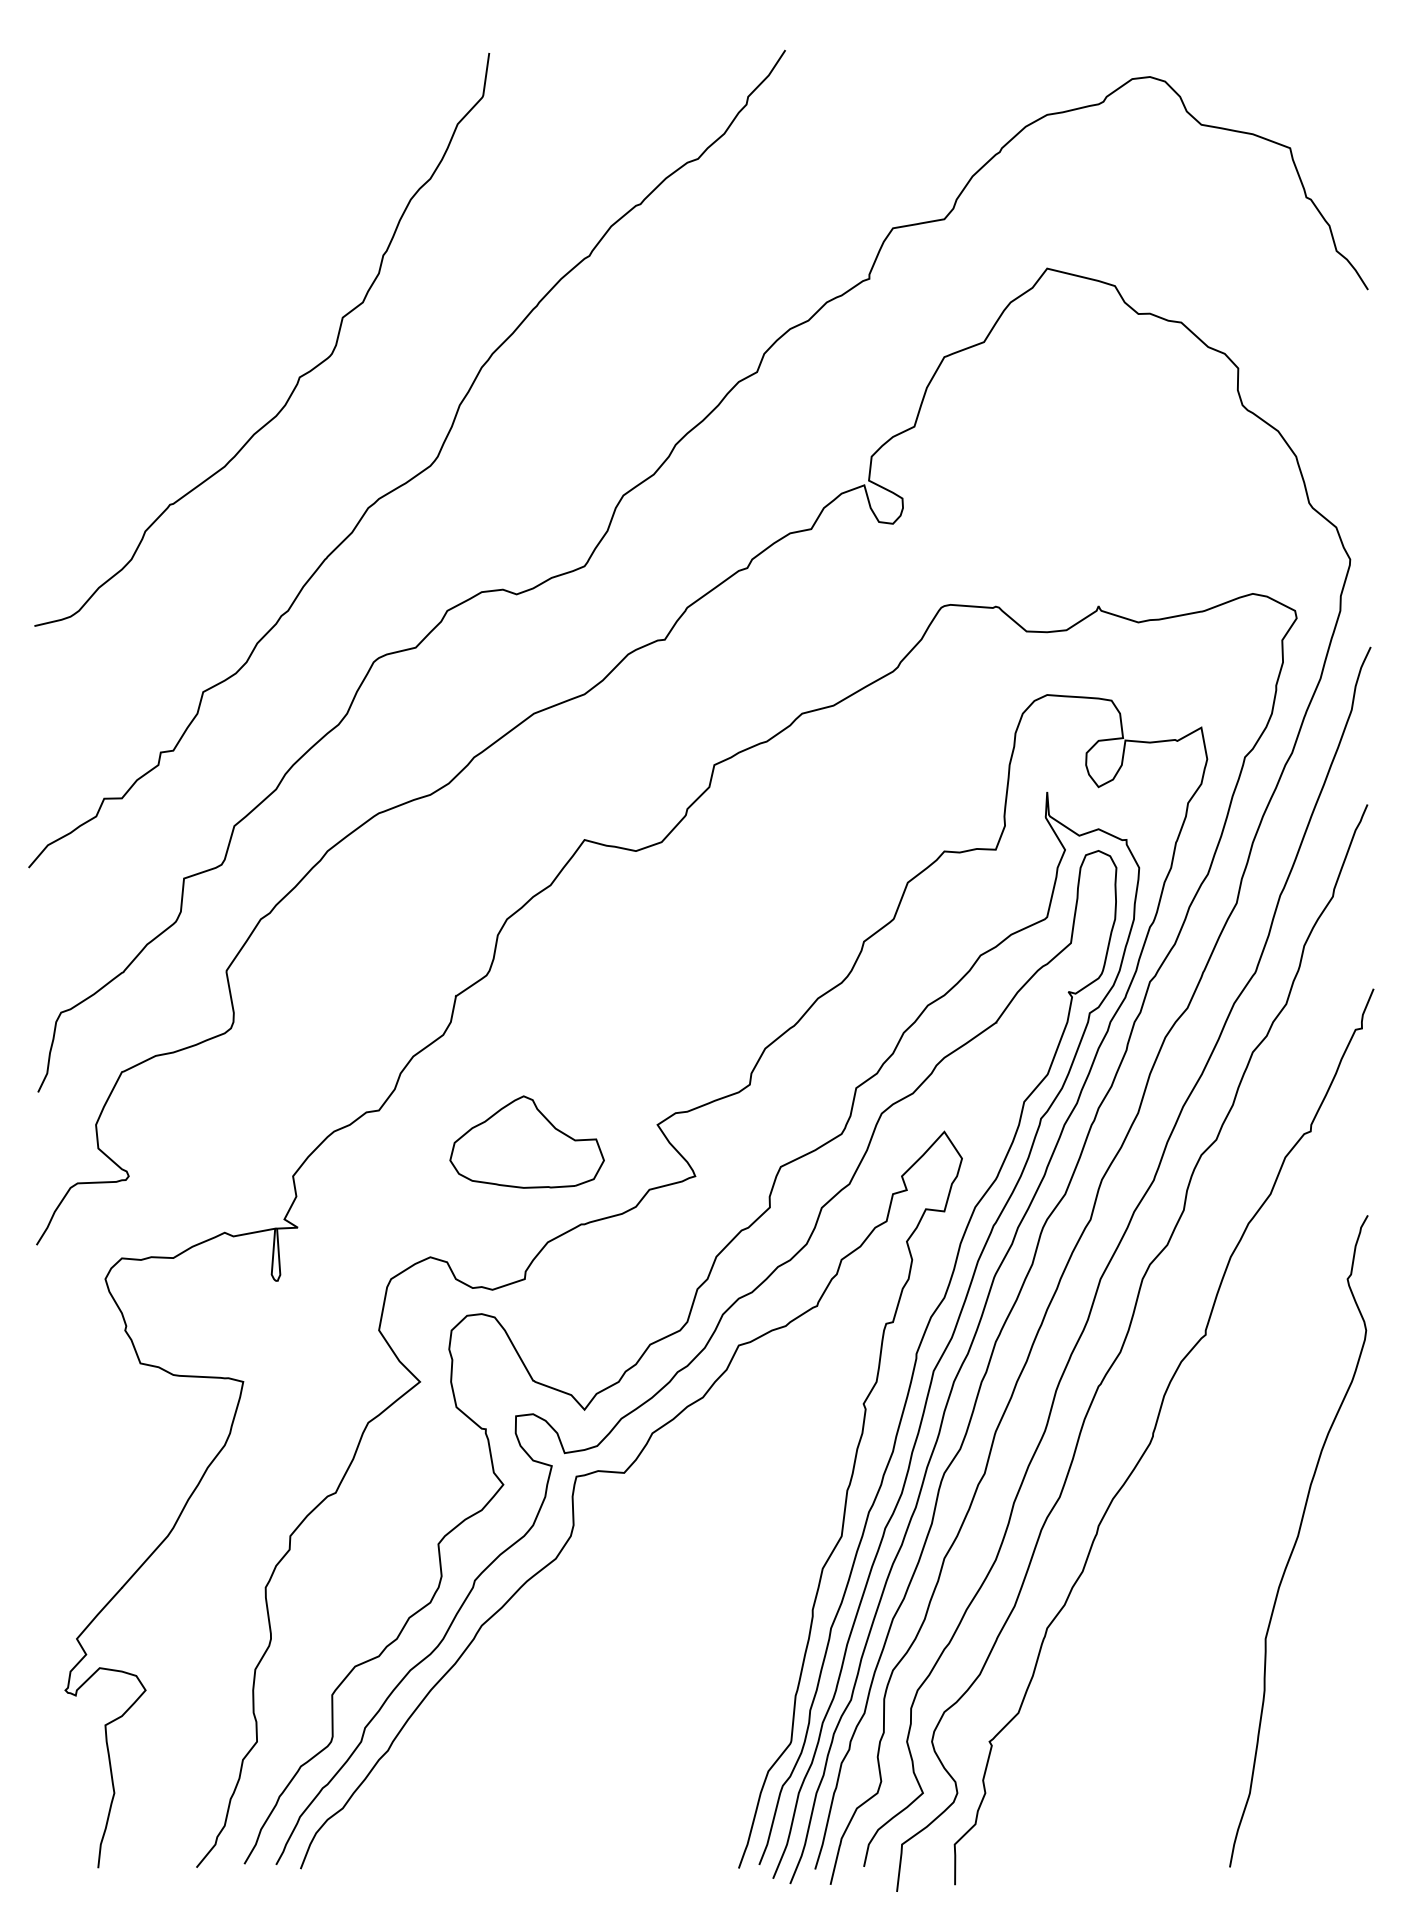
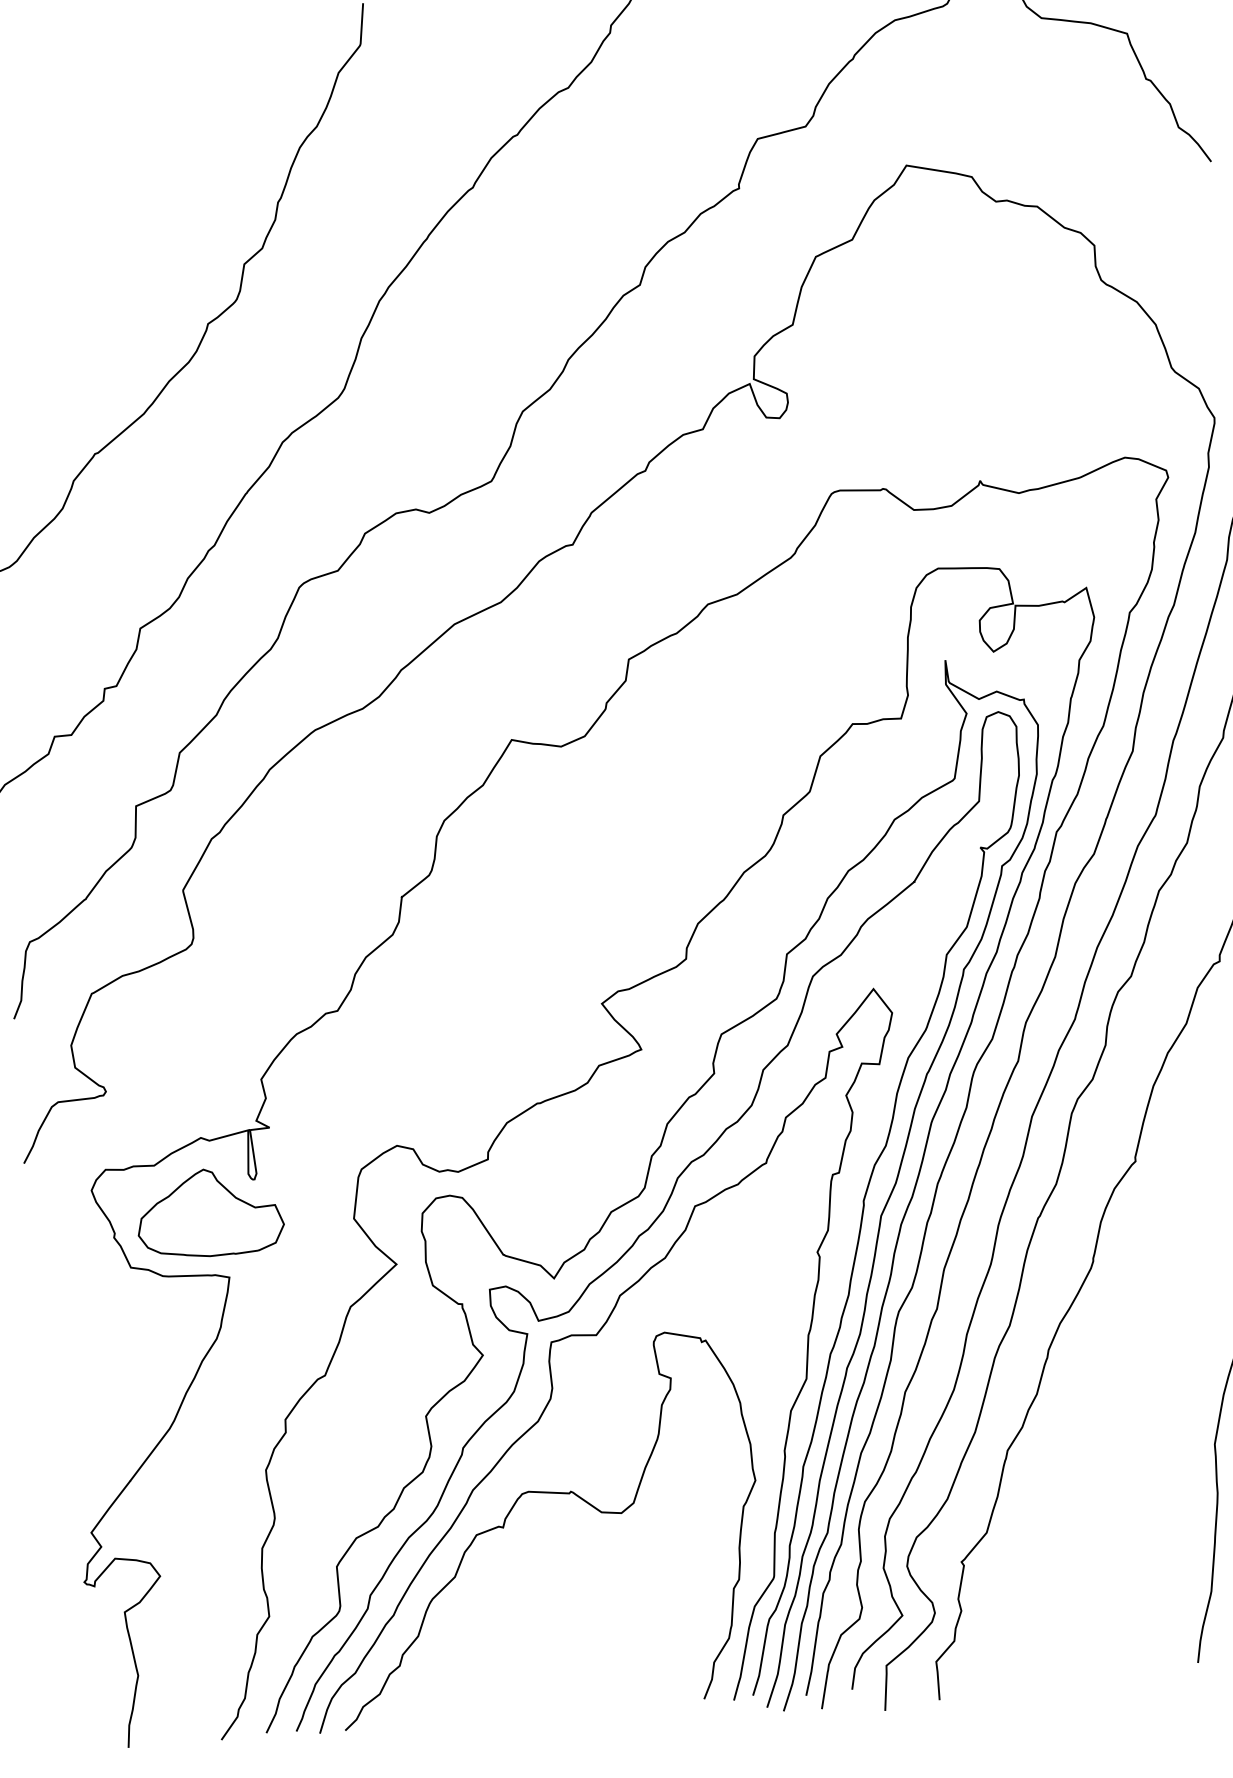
part: (526, 1141) -> (209, 1212), moved
curve: (558, 1635) -> (546, 1493), added

